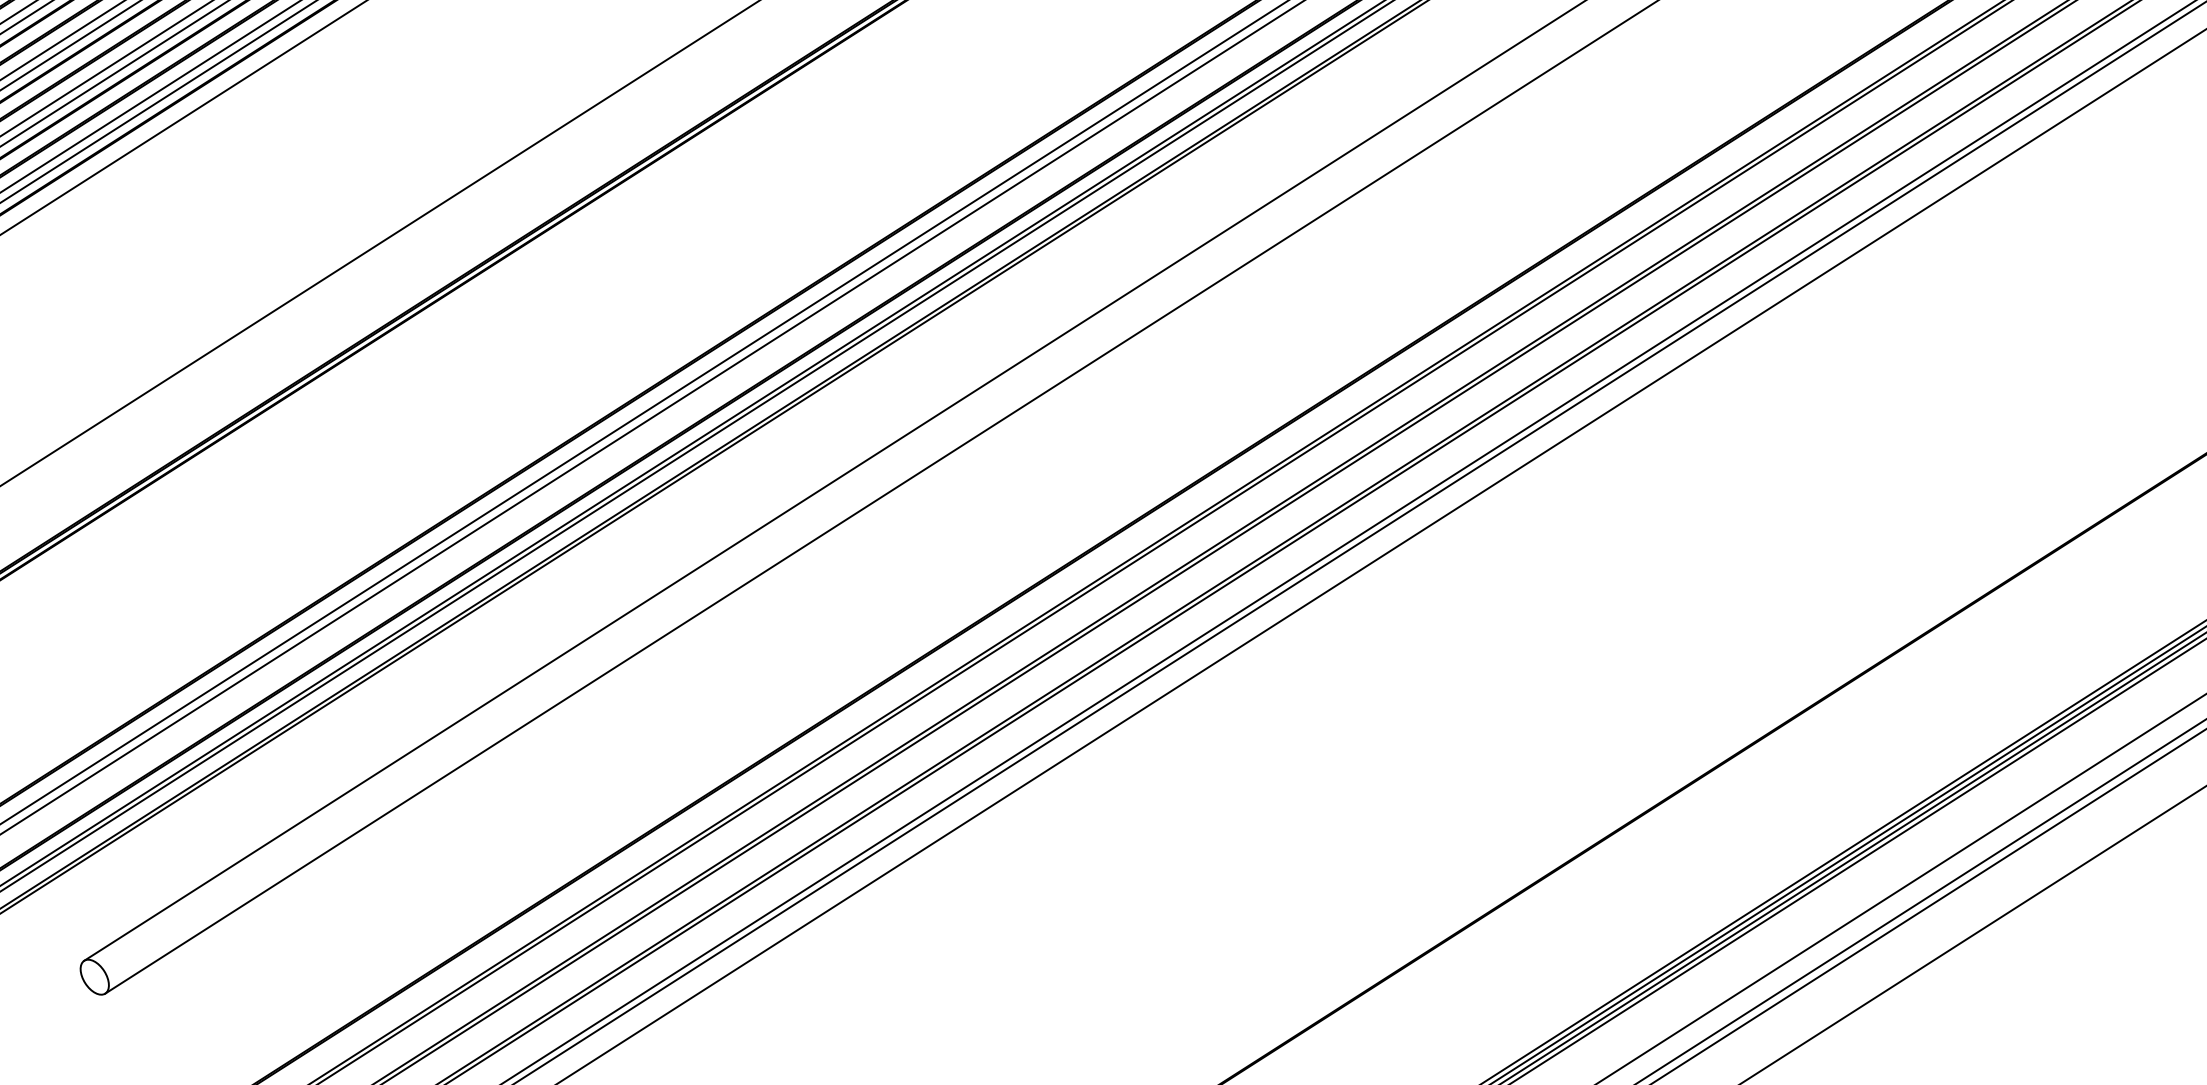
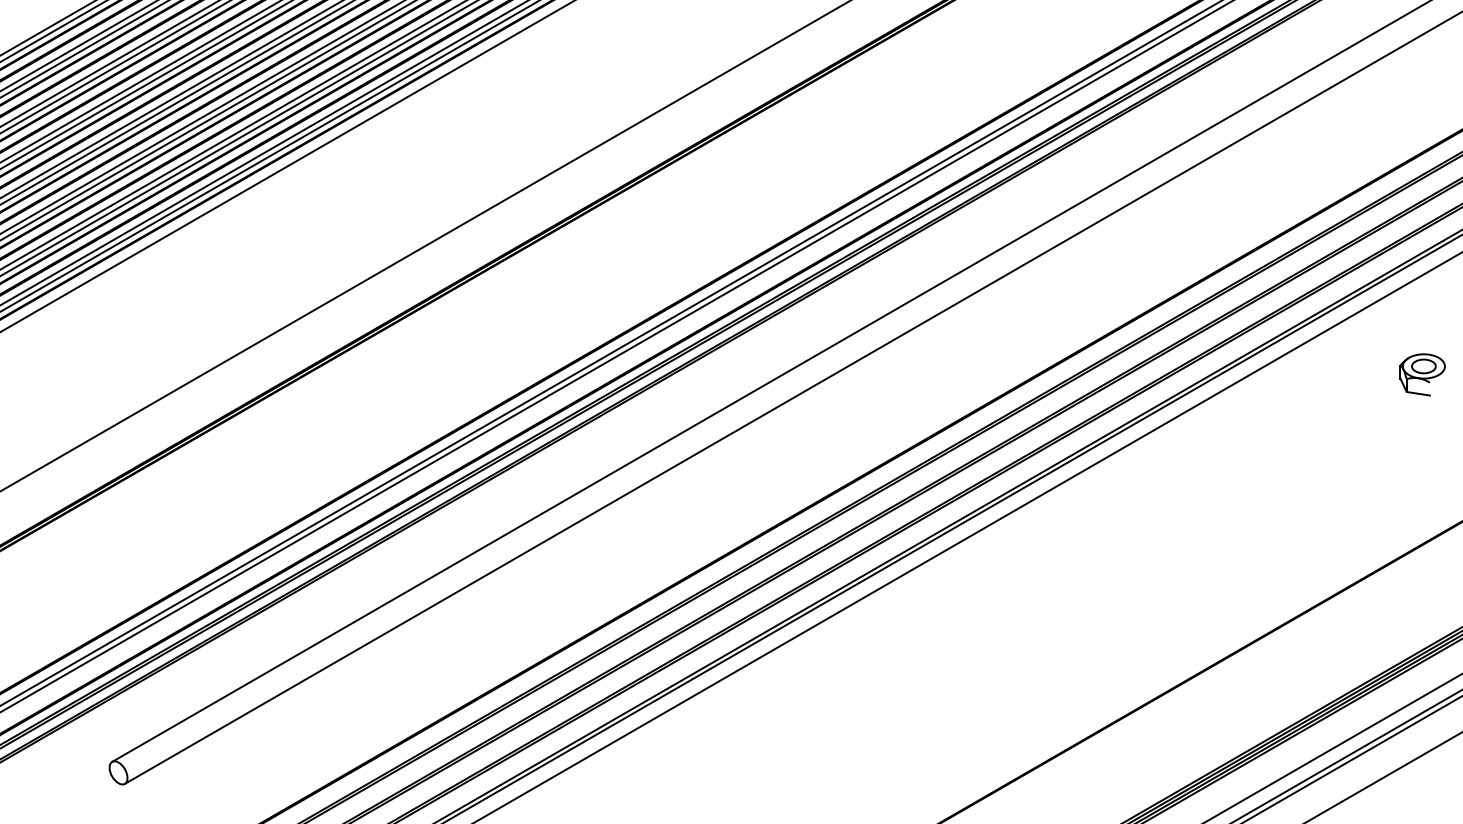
part: (2065, 275) -> (1422, 374), added

